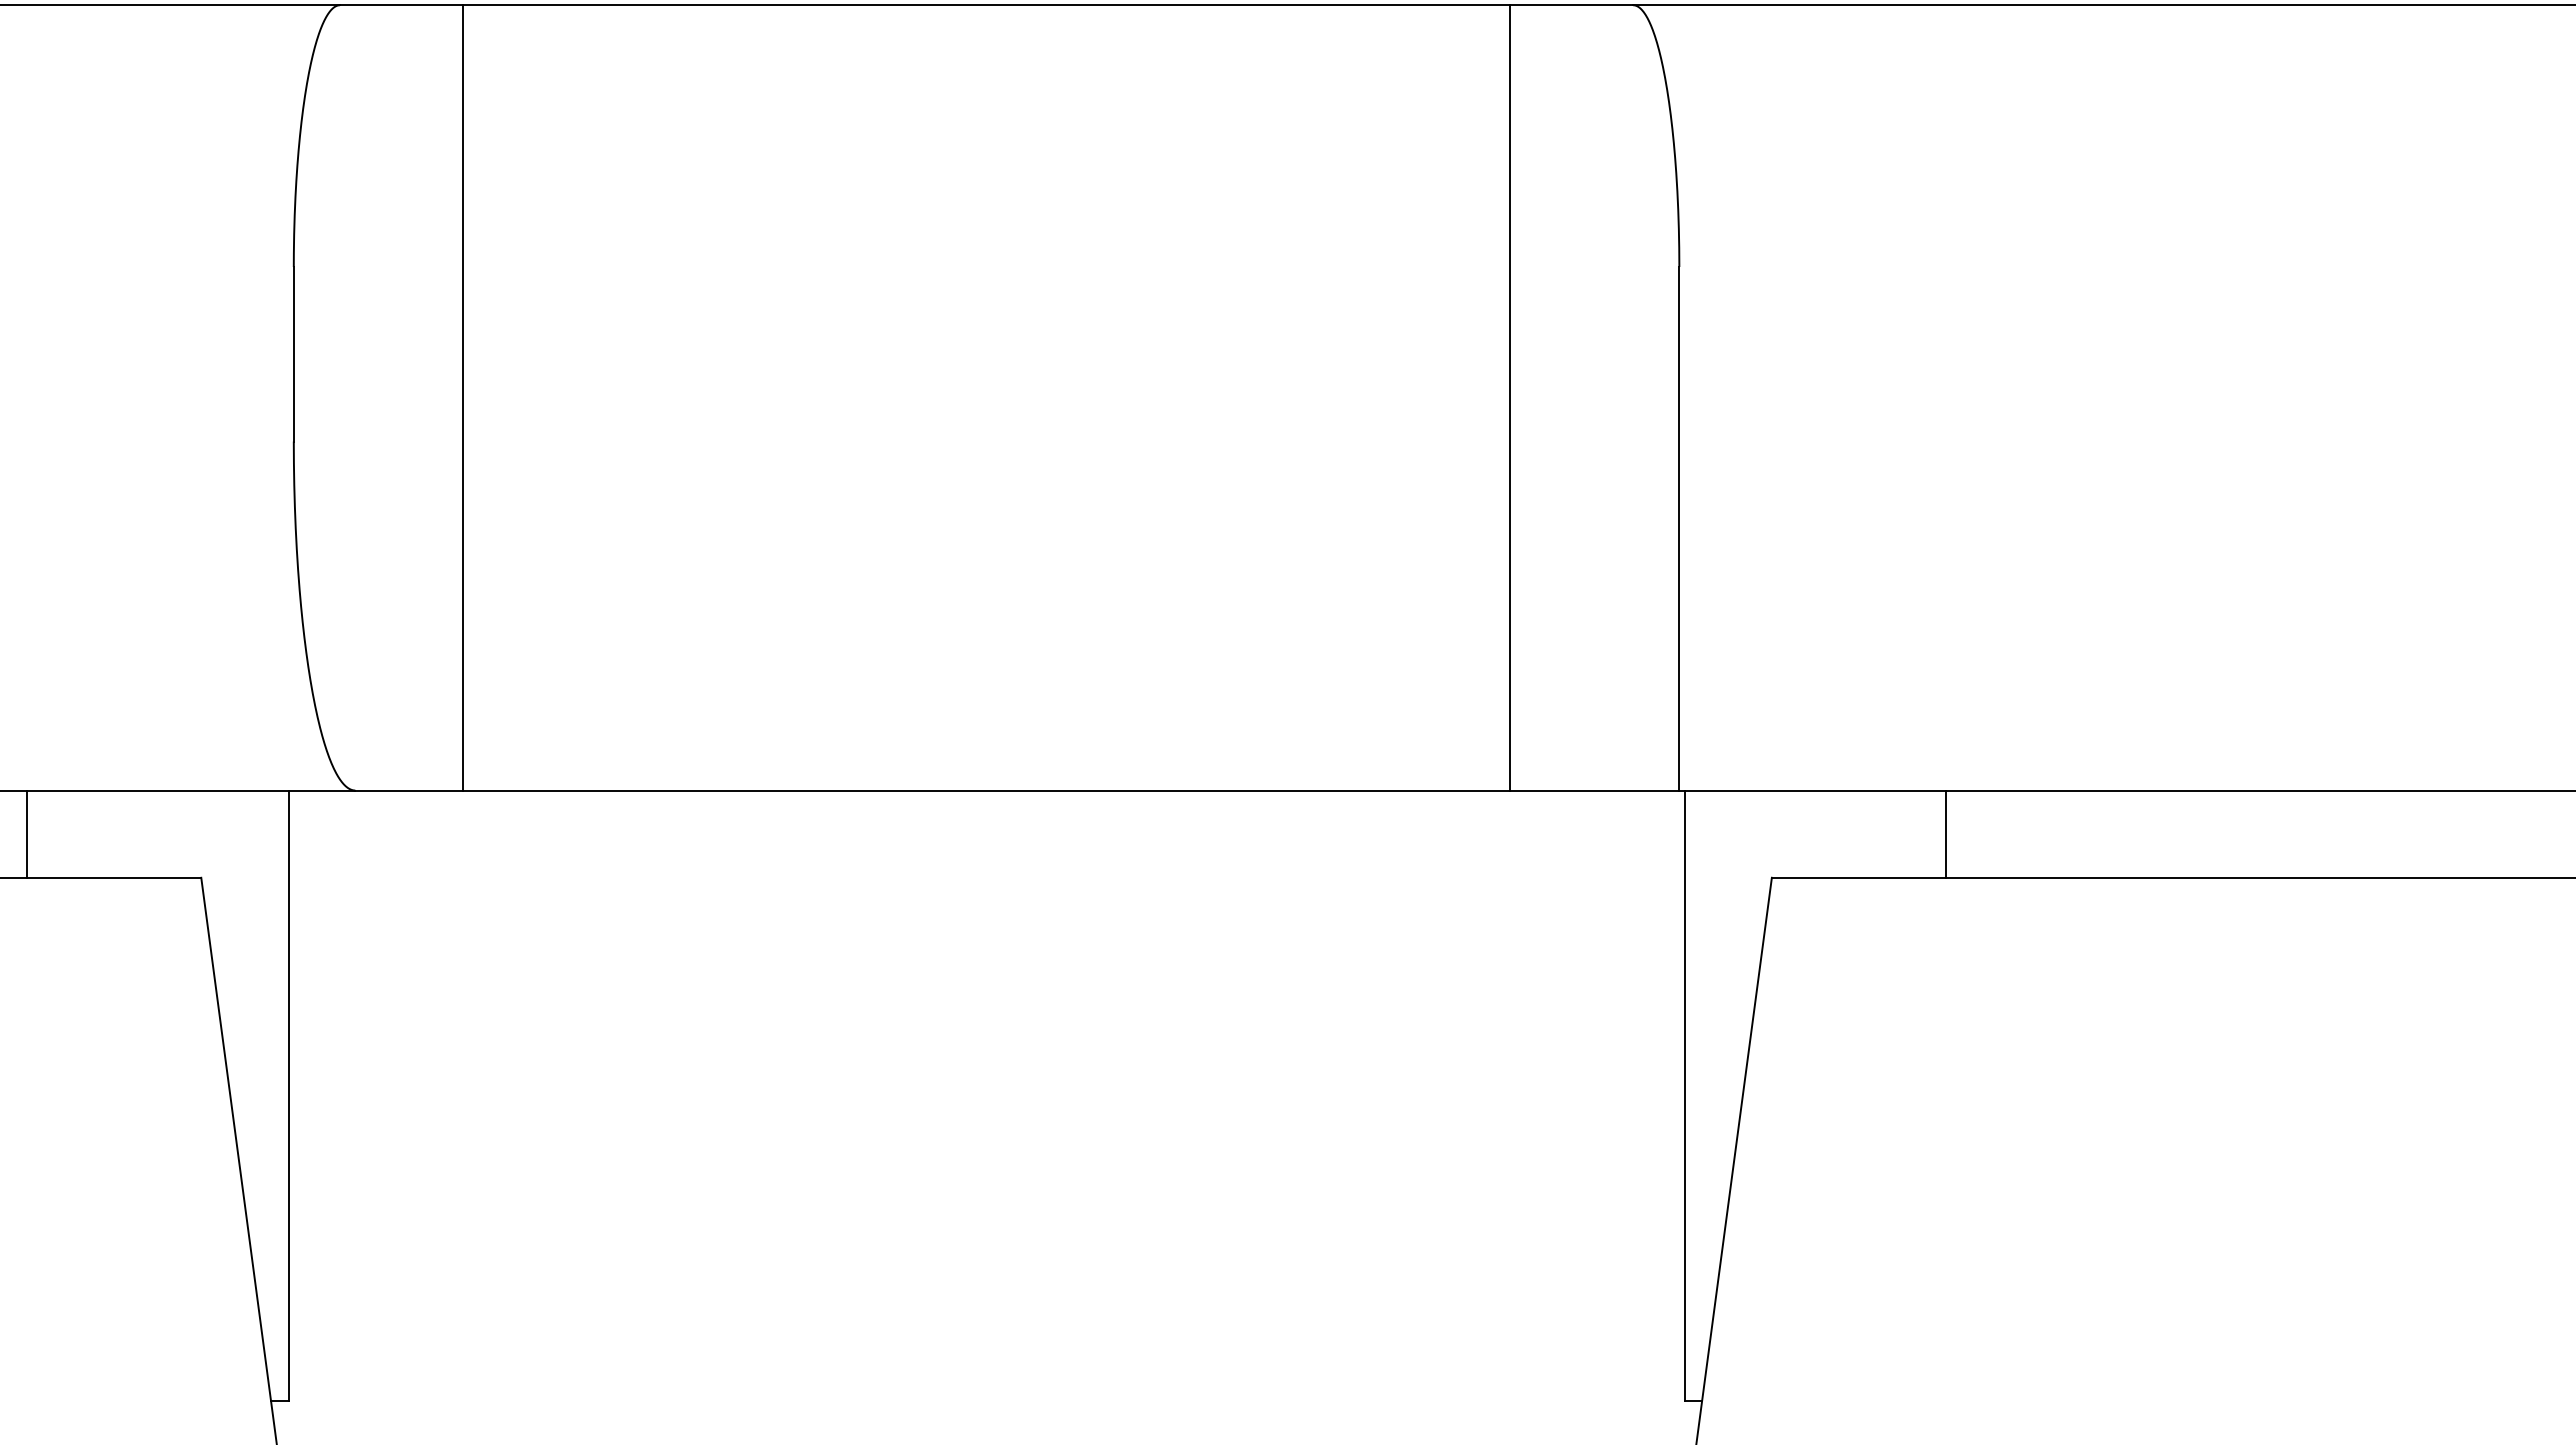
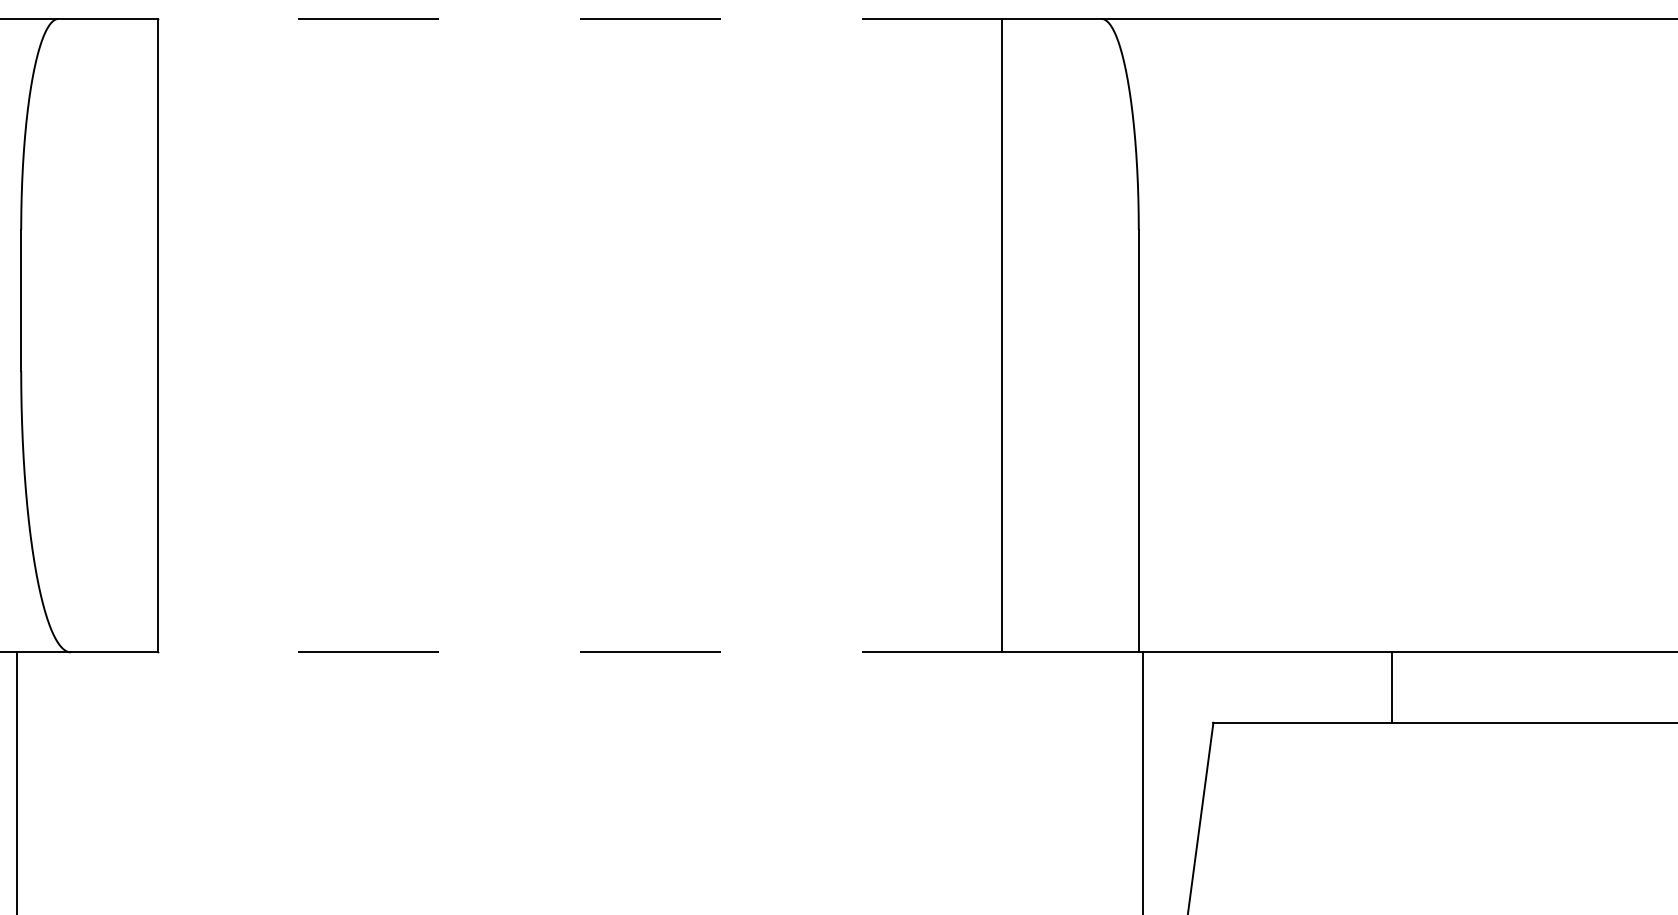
line: (986, 5) -> (579, 19), solid -> dashed
line: (986, 790) -> (579, 652), solid -> dashed
line: (1946, 833) -> (1392, 687), moved

